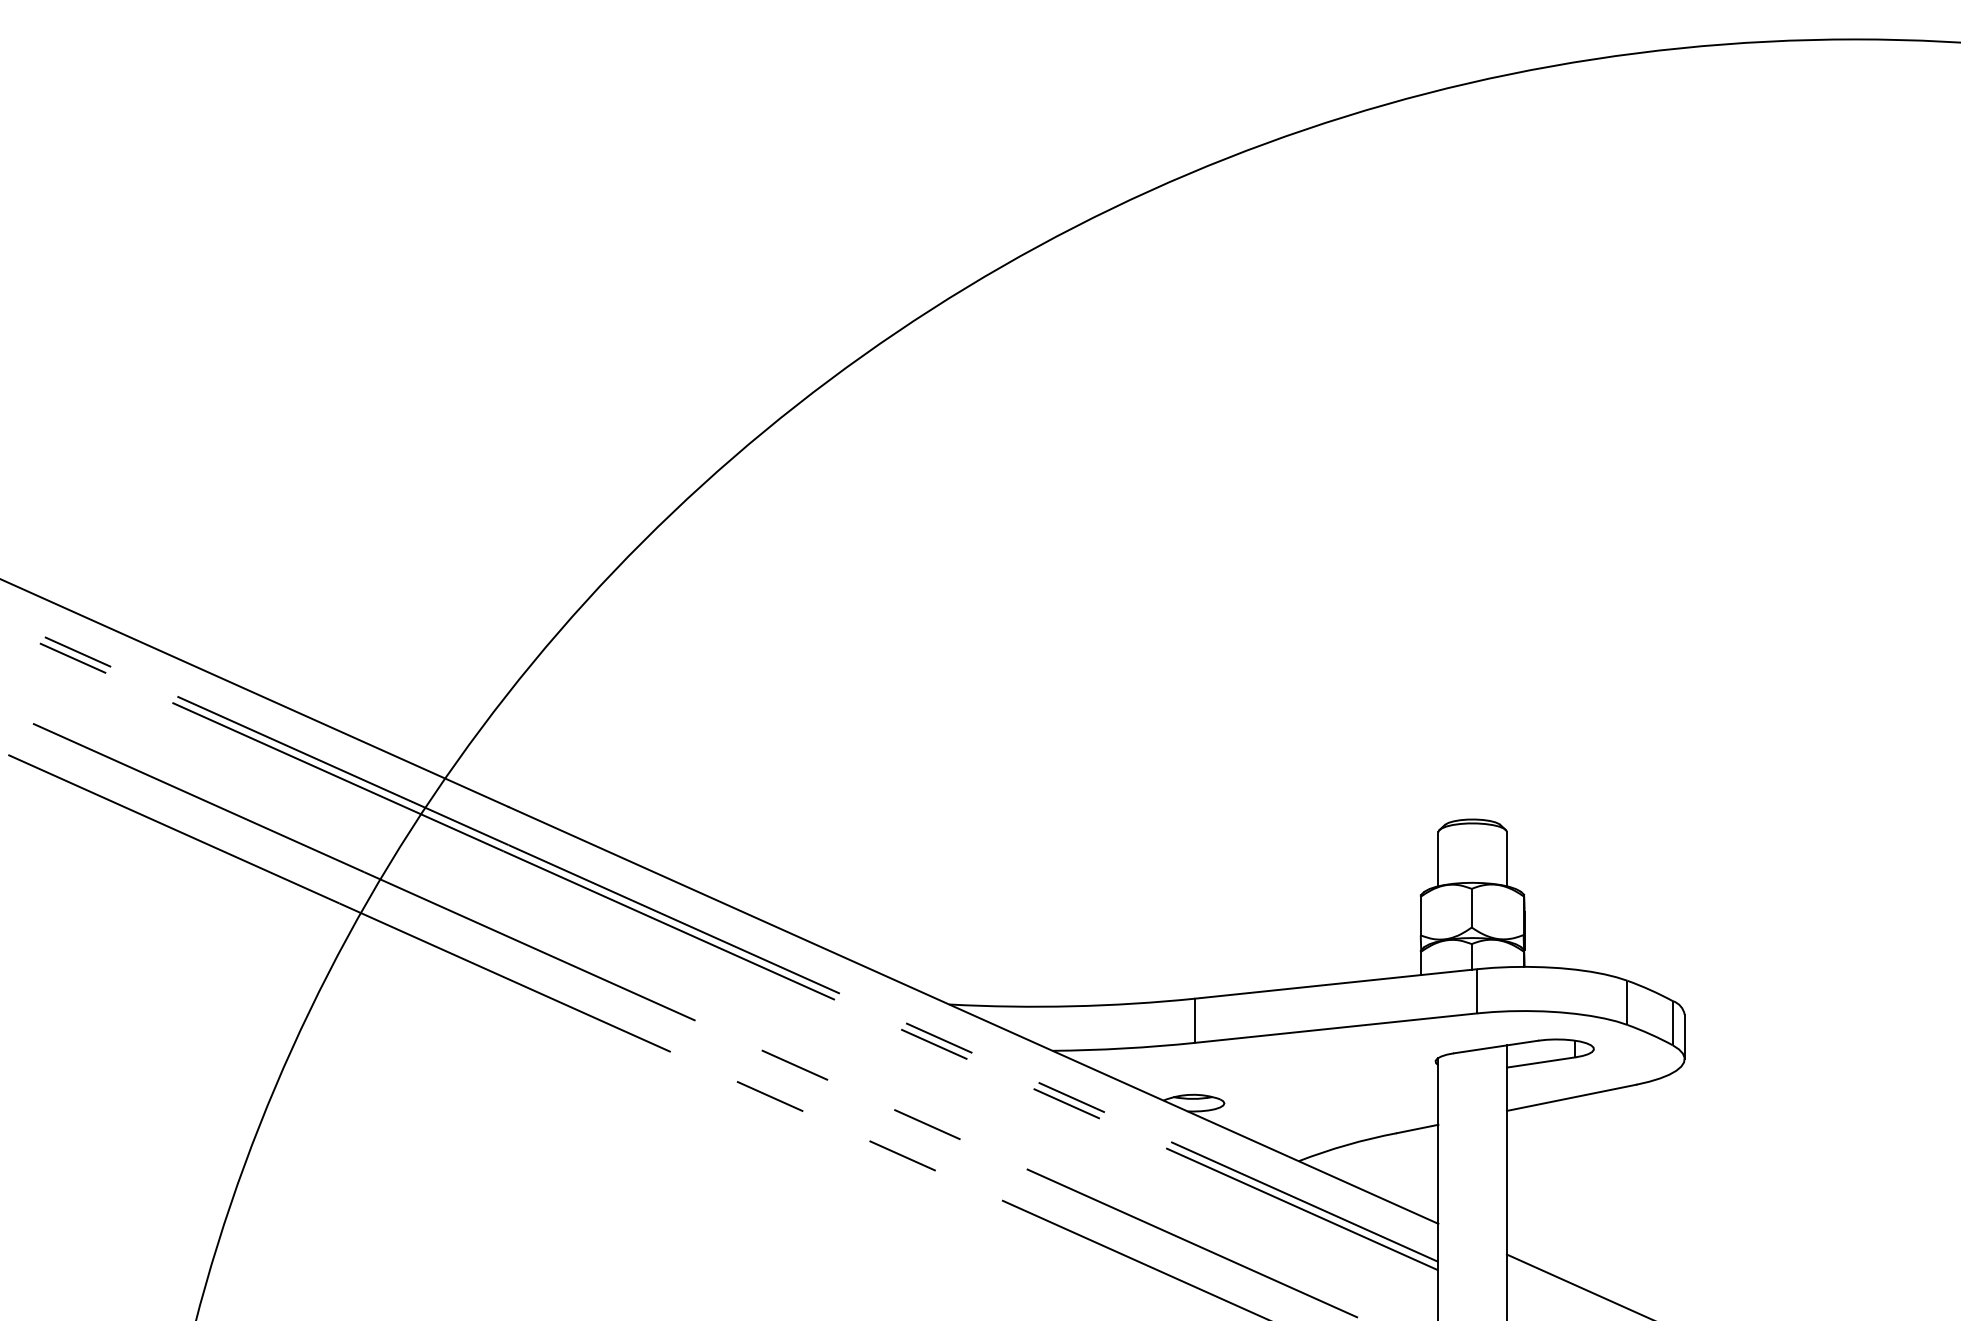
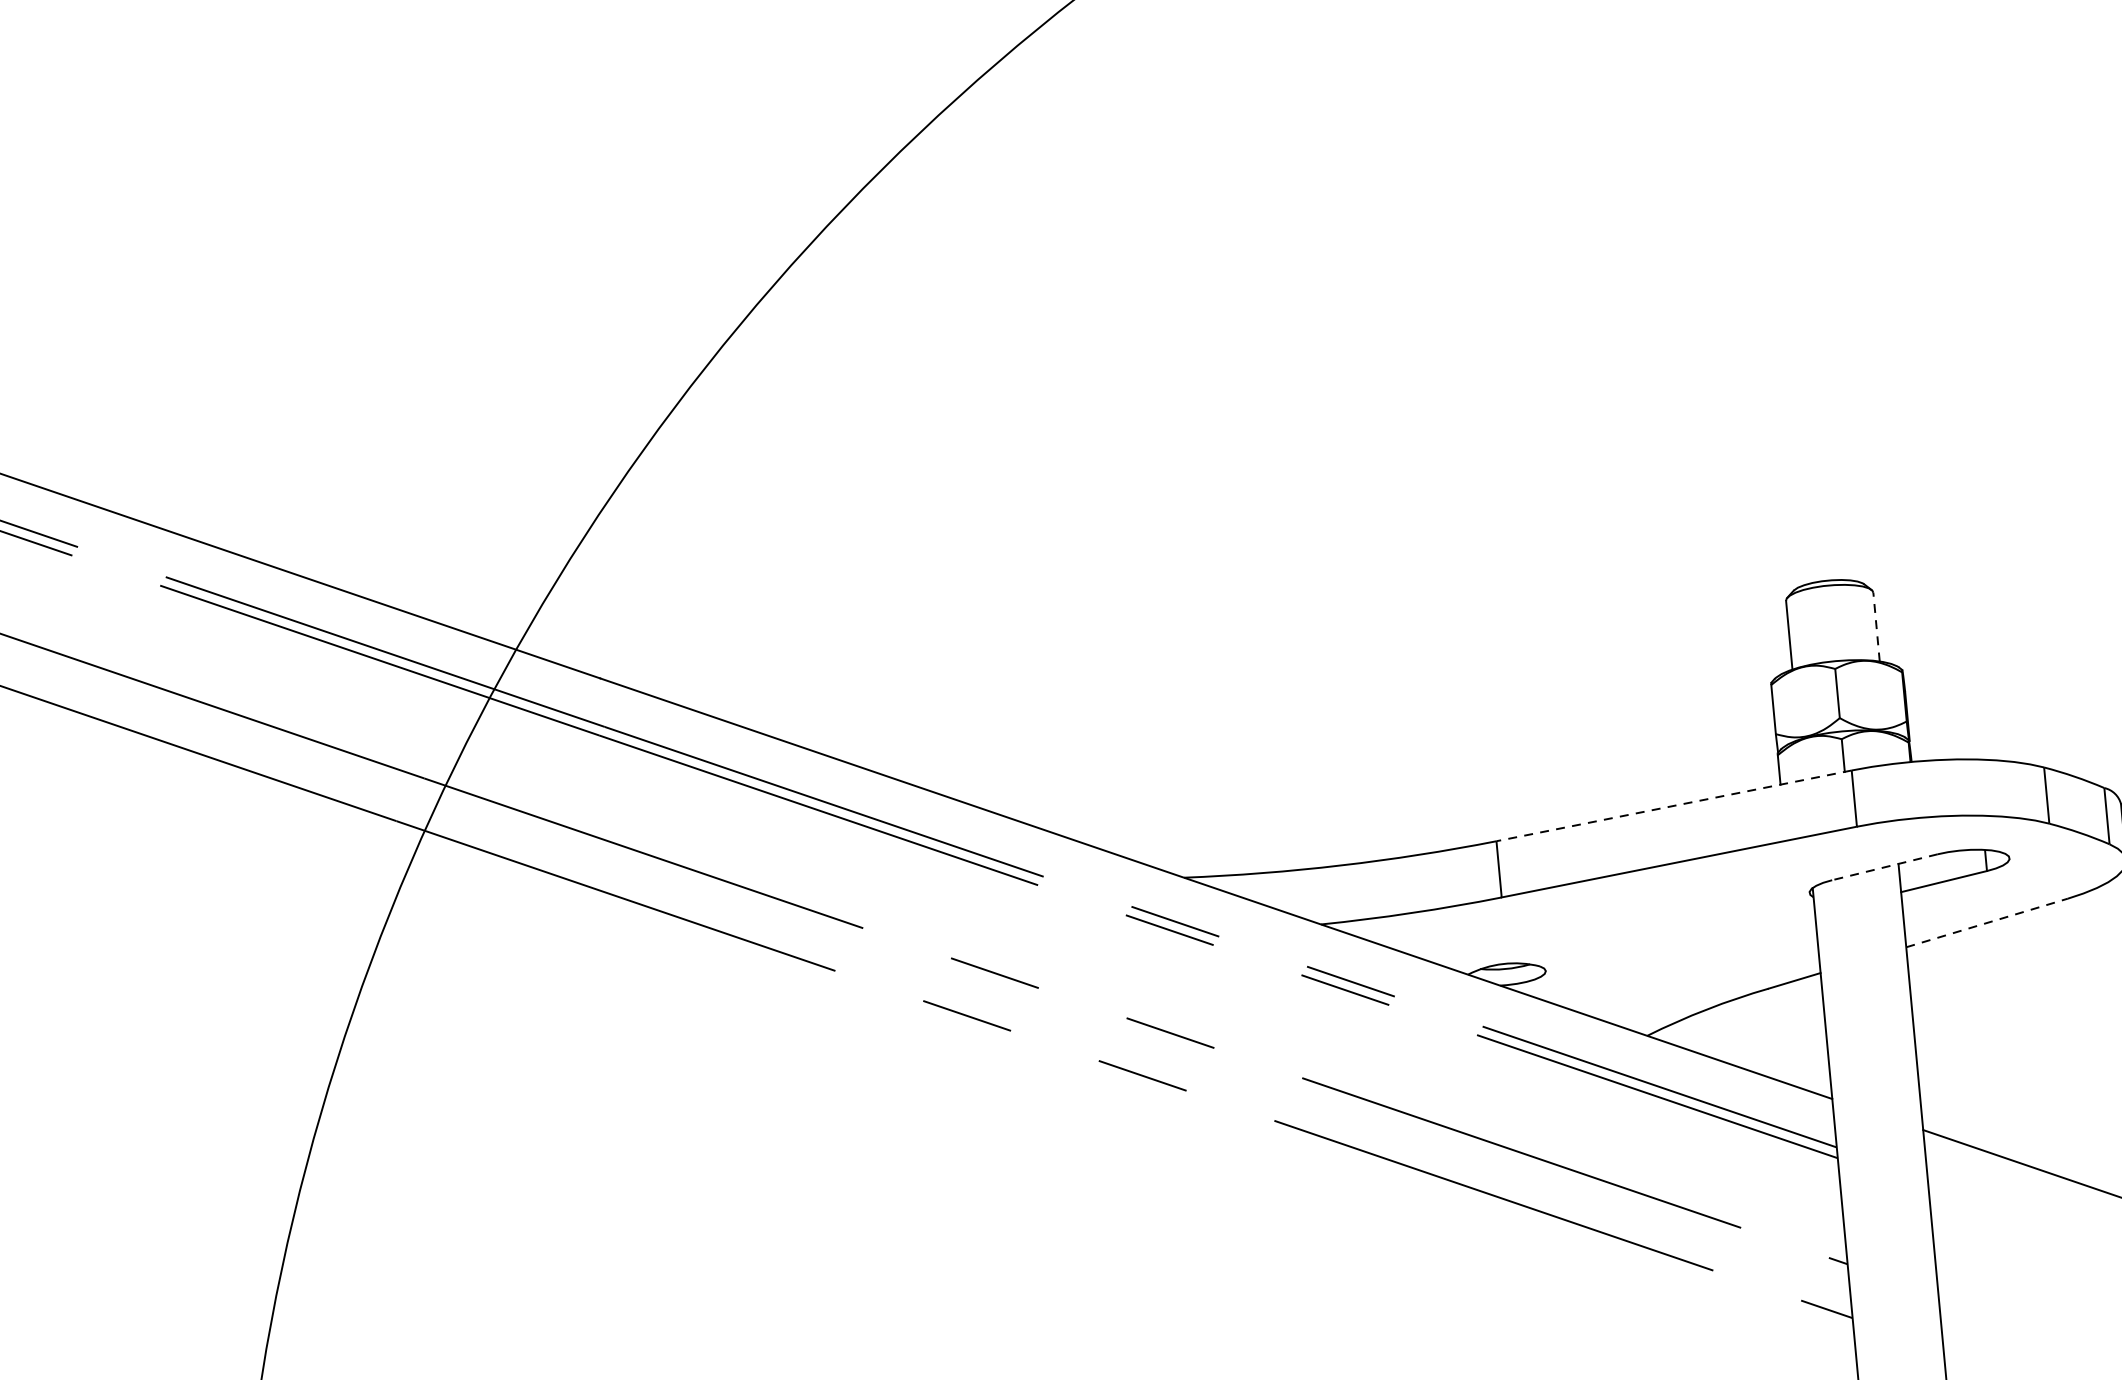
line: (1506, 859) -> (1875, 627), solid -> dashed
line: (1336, 983) -> (1674, 805), solid -> dashed
line: (1496, 1047) -> (1885, 867), solid -> dashed
line: (1572, 1097) -> (1988, 922), solid -> dashed

